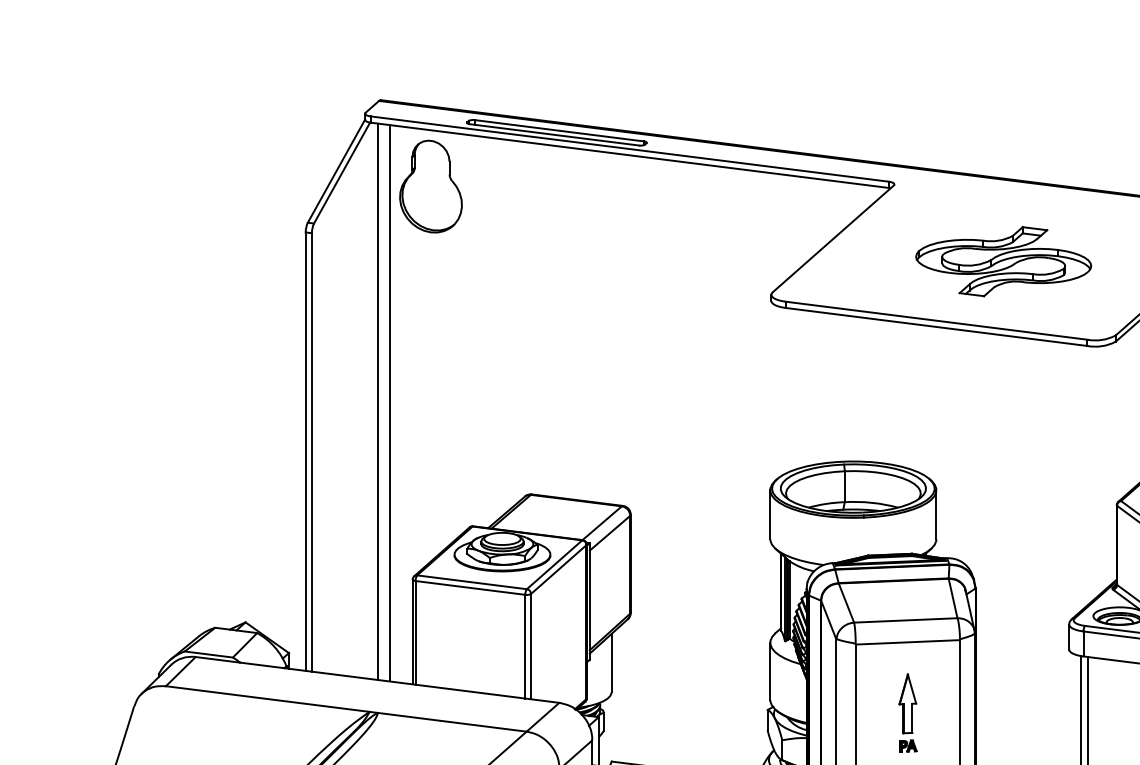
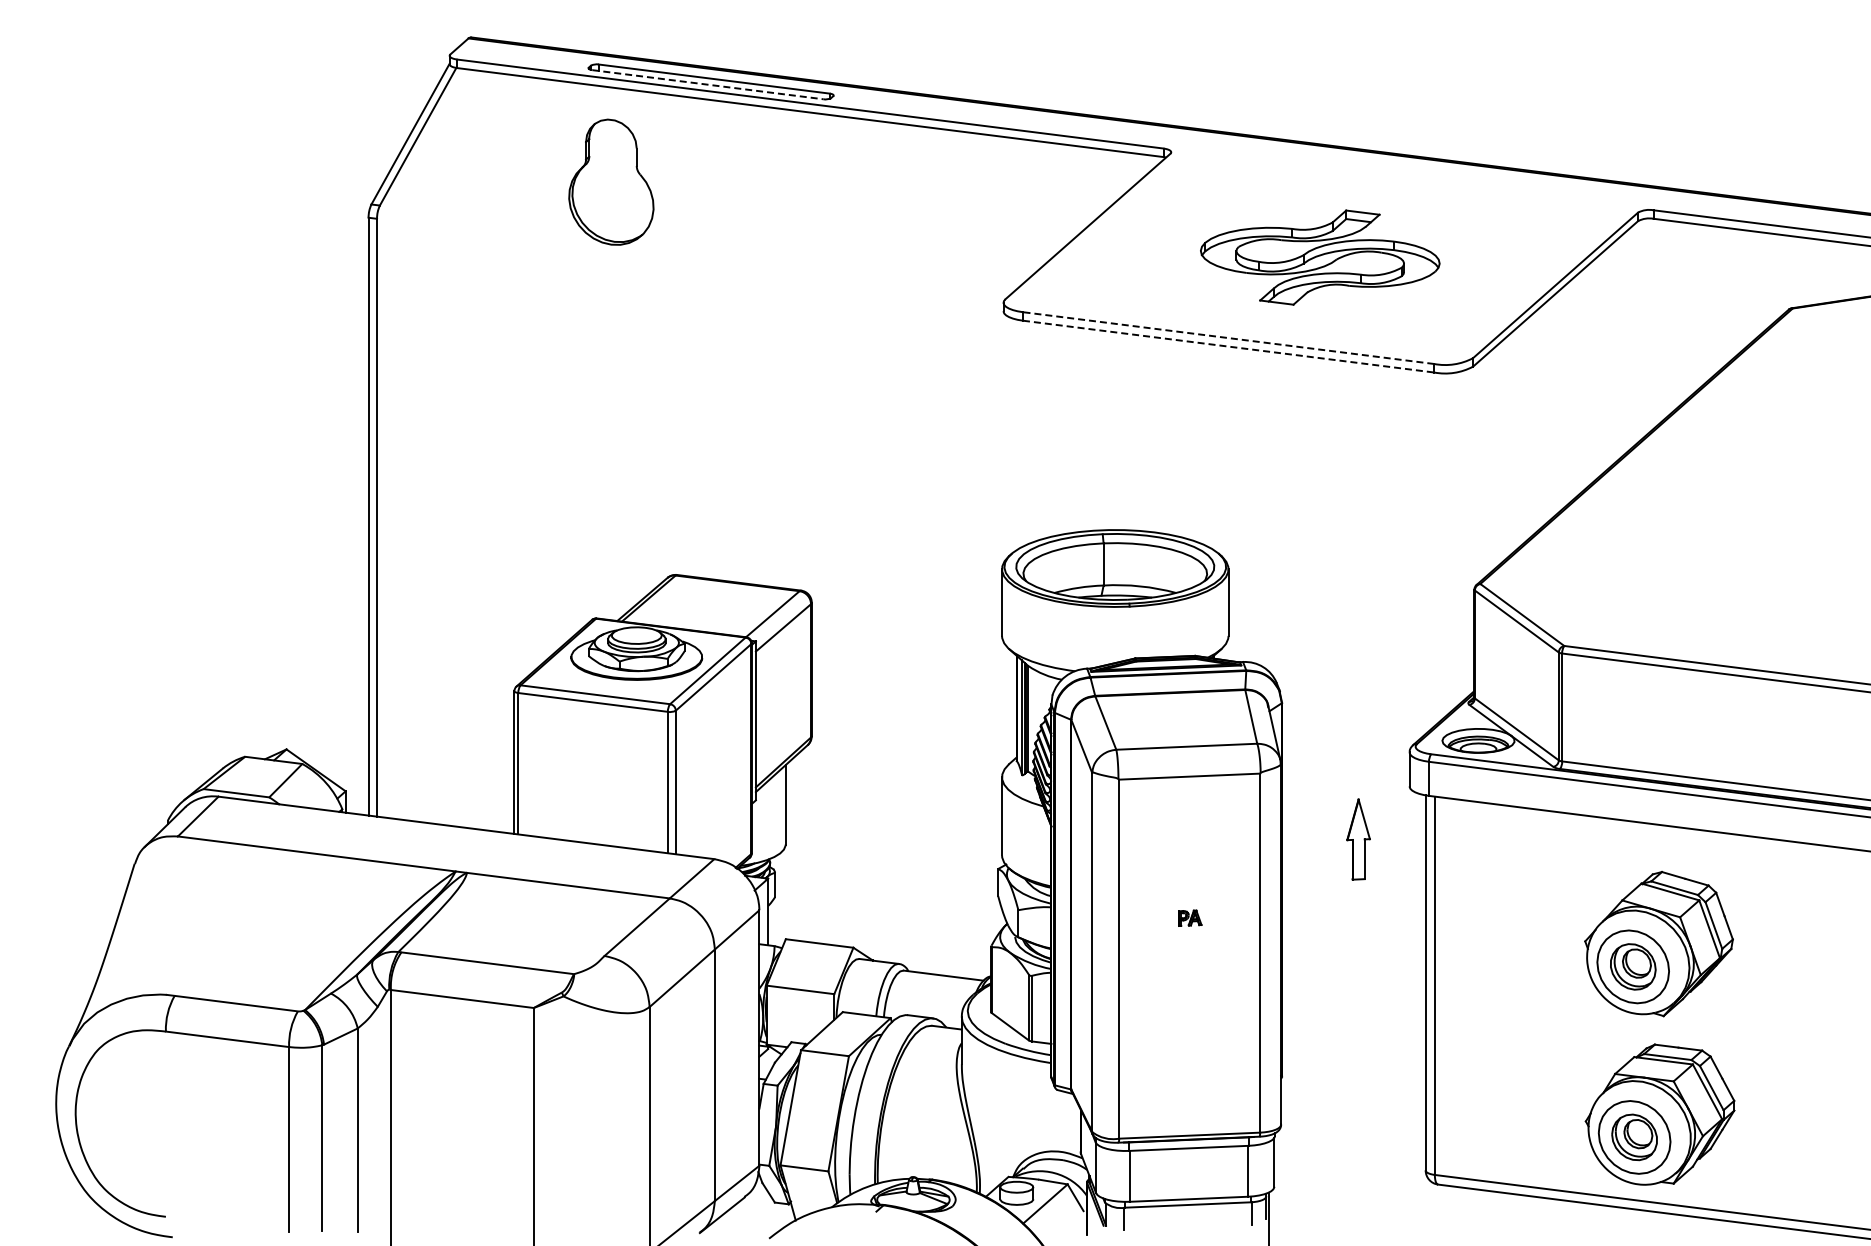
line: (555, 134) -> (708, 84), solid -> dashed
part: (431, 186) -> (611, 181), moved
line: (936, 321) -> (1228, 338), solid -> dashed
line: (937, 326) -> (1229, 346), solid -> dashed
line: (378, 401) -> (467, 448), removed
line: (390, 403) -> (483, 450), removed
part: (907, 703) -> (1358, 839), moved

